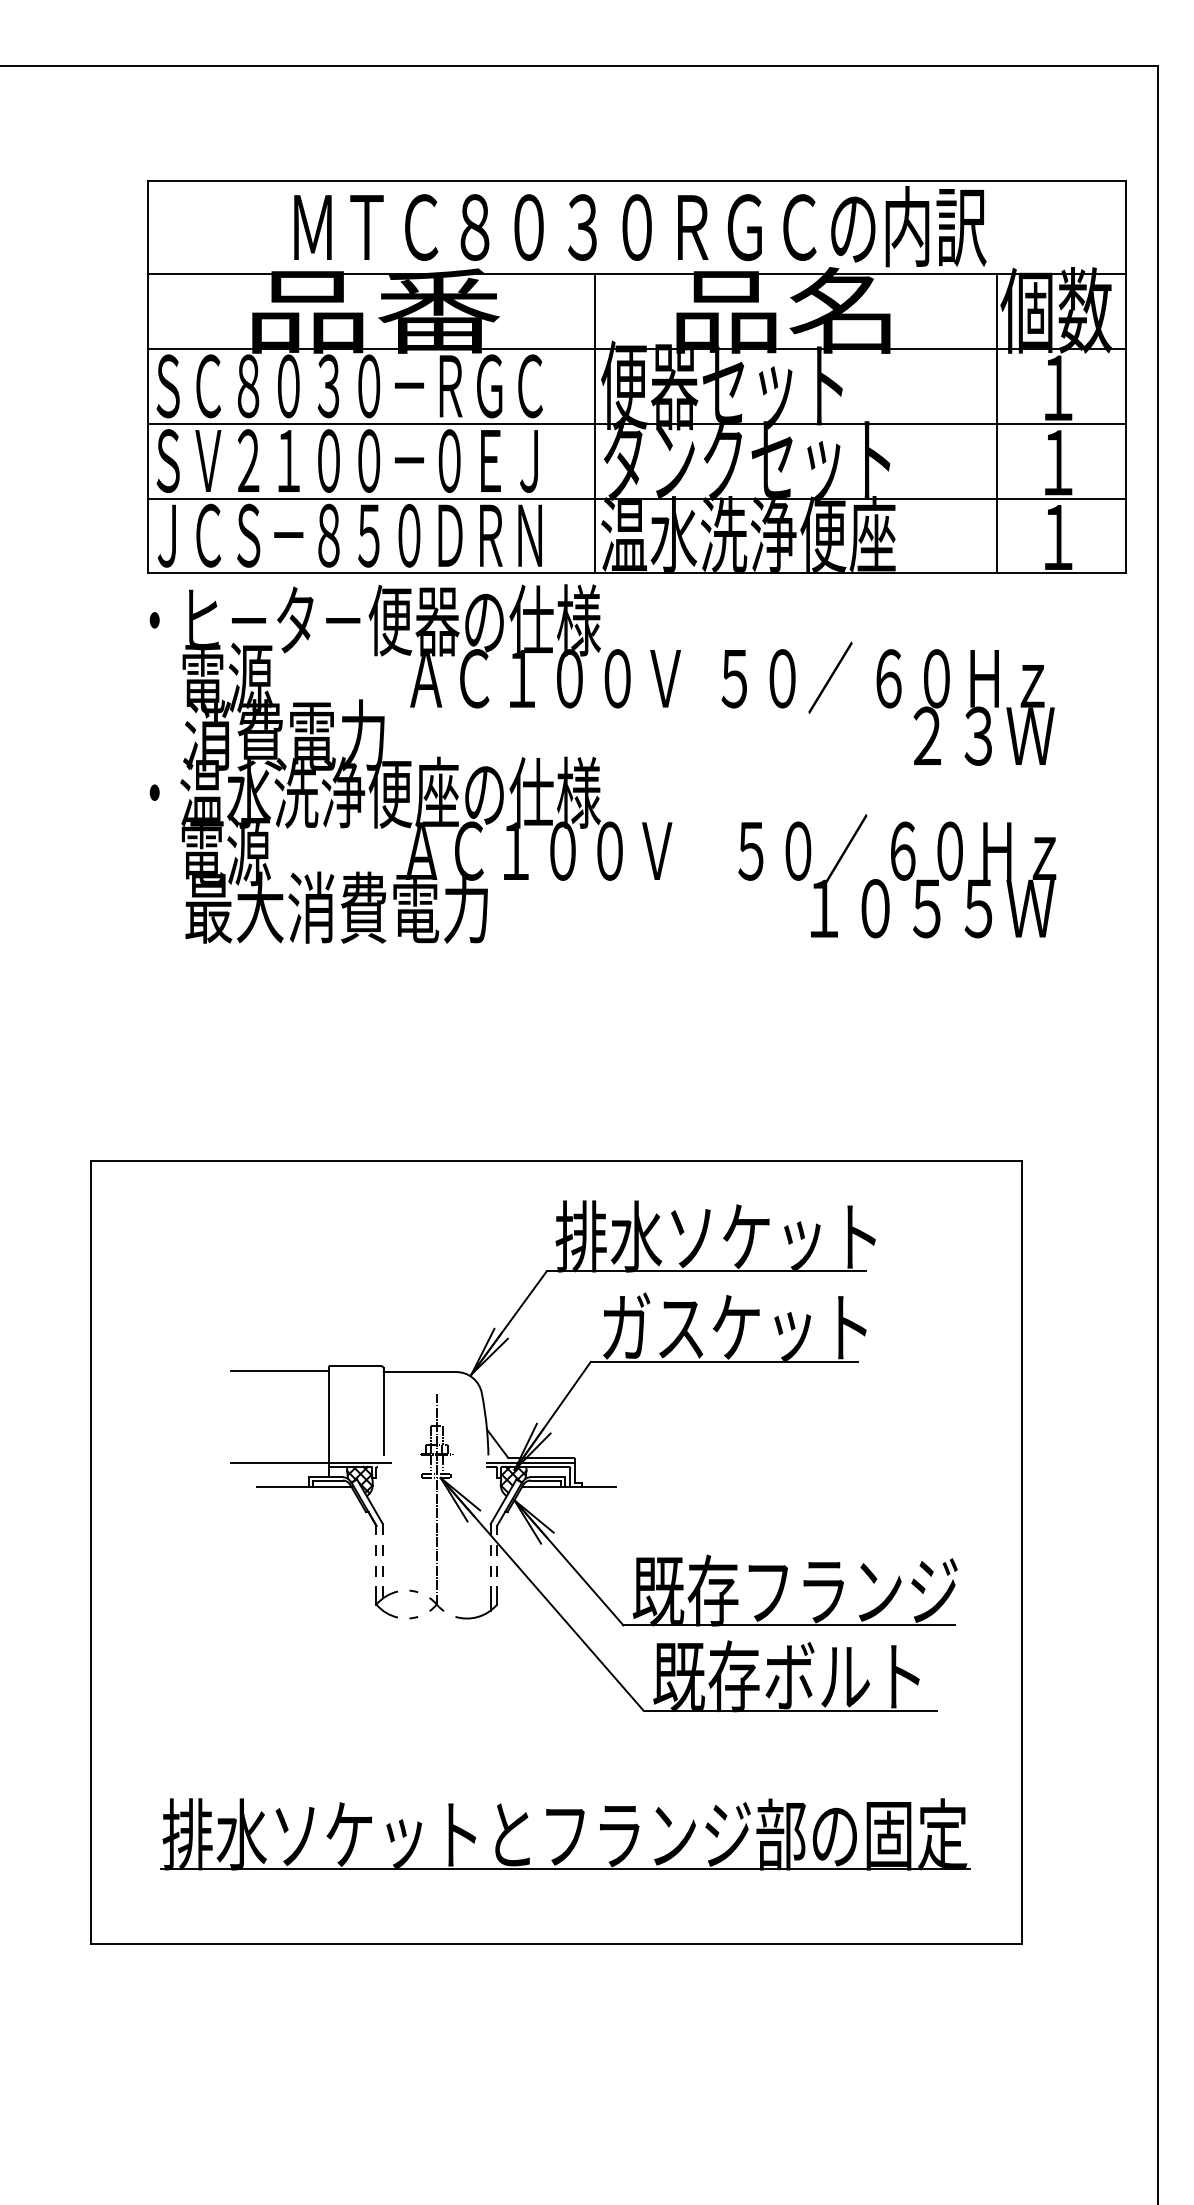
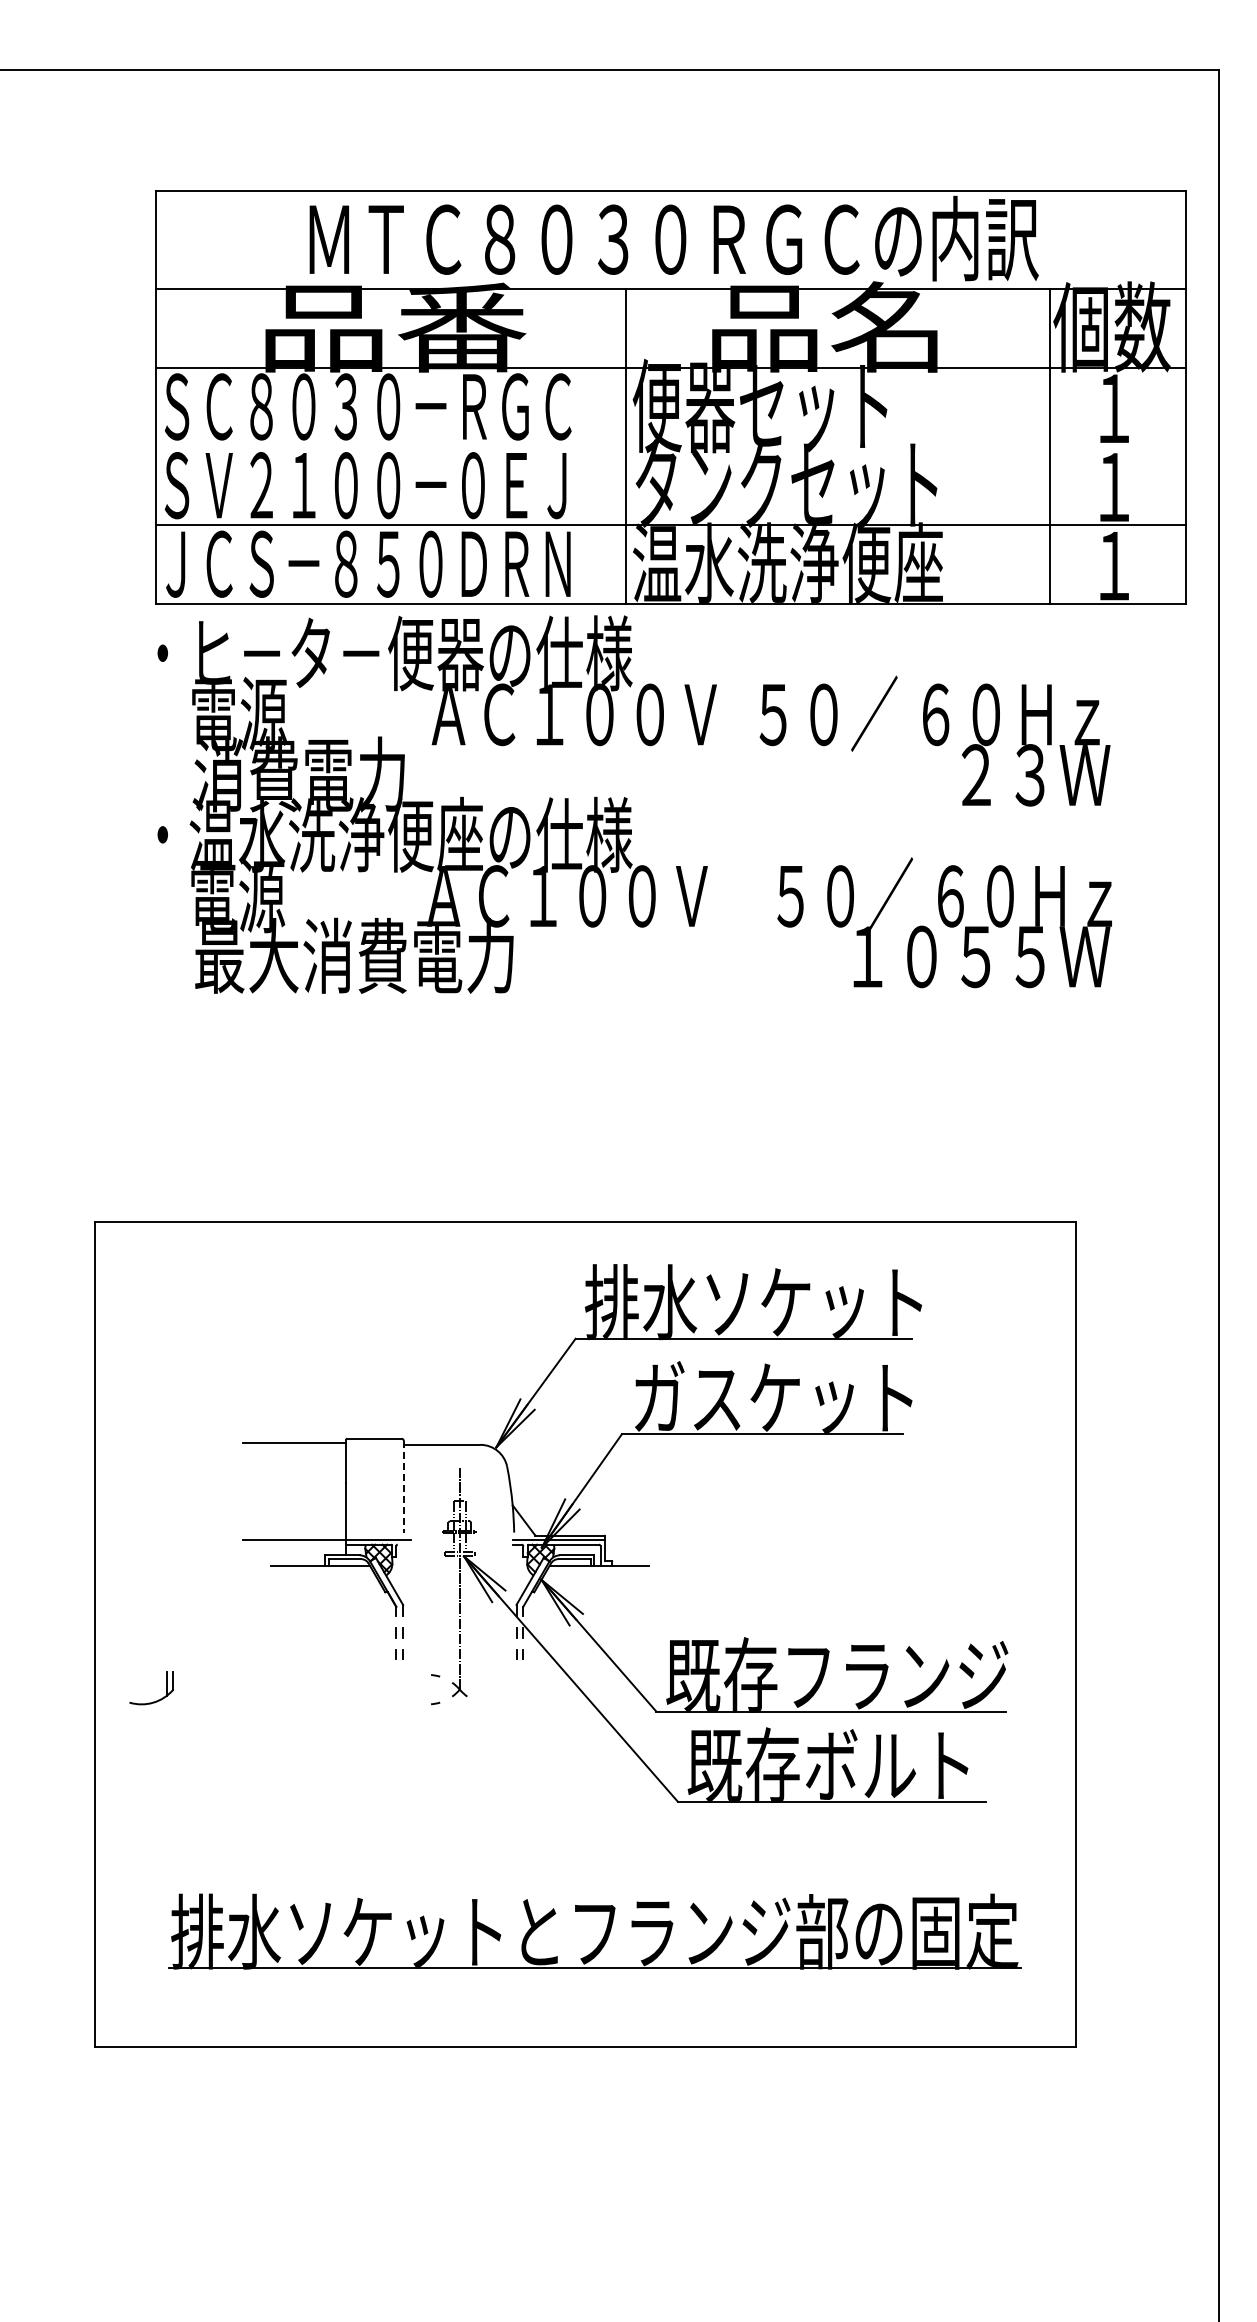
line: (636, 423) -> (670, 446), removed
line: (383, 1411) -> (403, 1486), solid -> dashed
part: (386, 1602) -> (406, 1687), removed
part: (481, 1614) -> (156, 1700), moved

